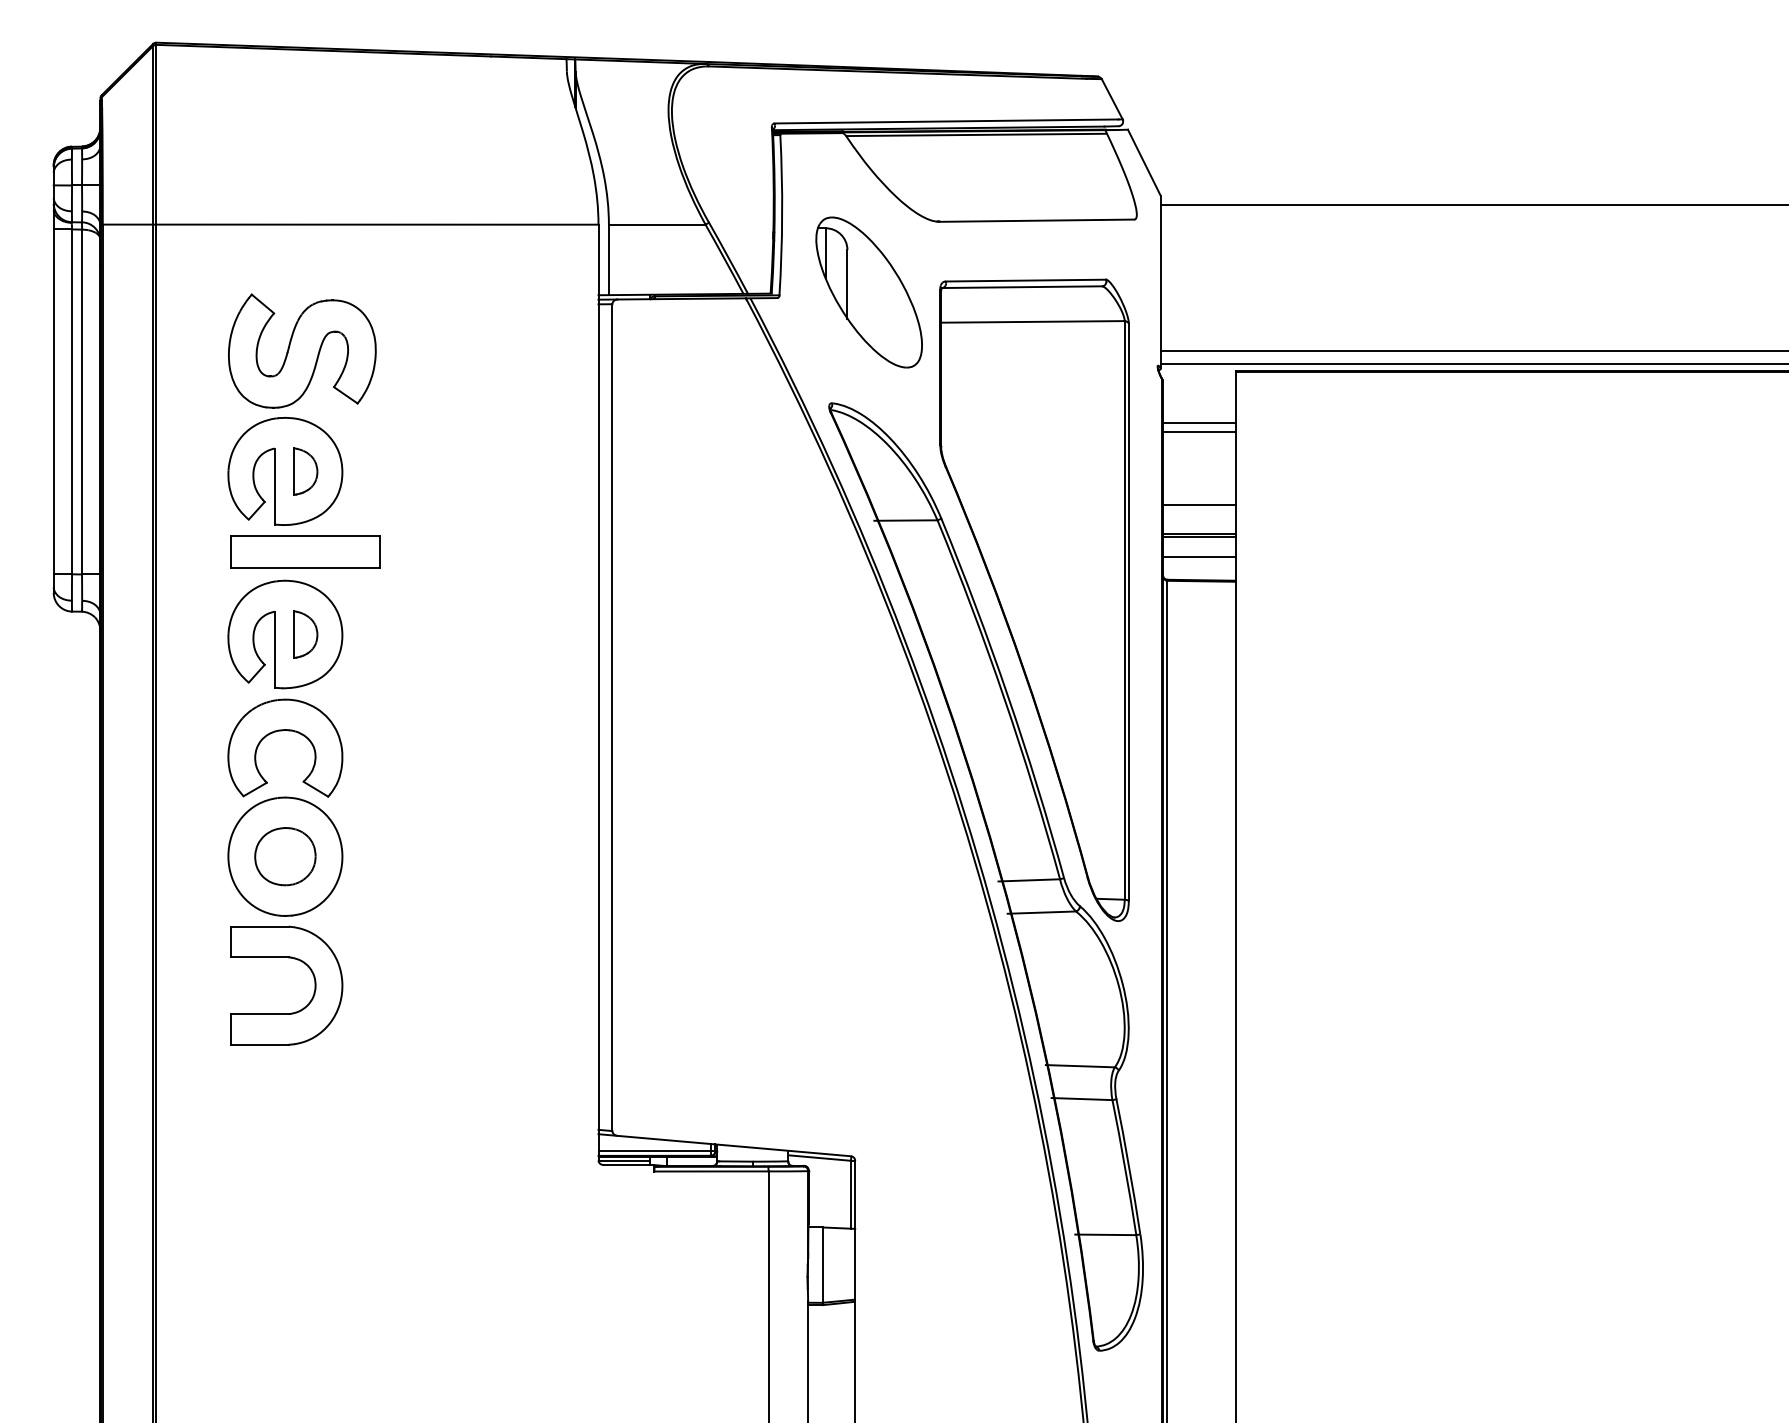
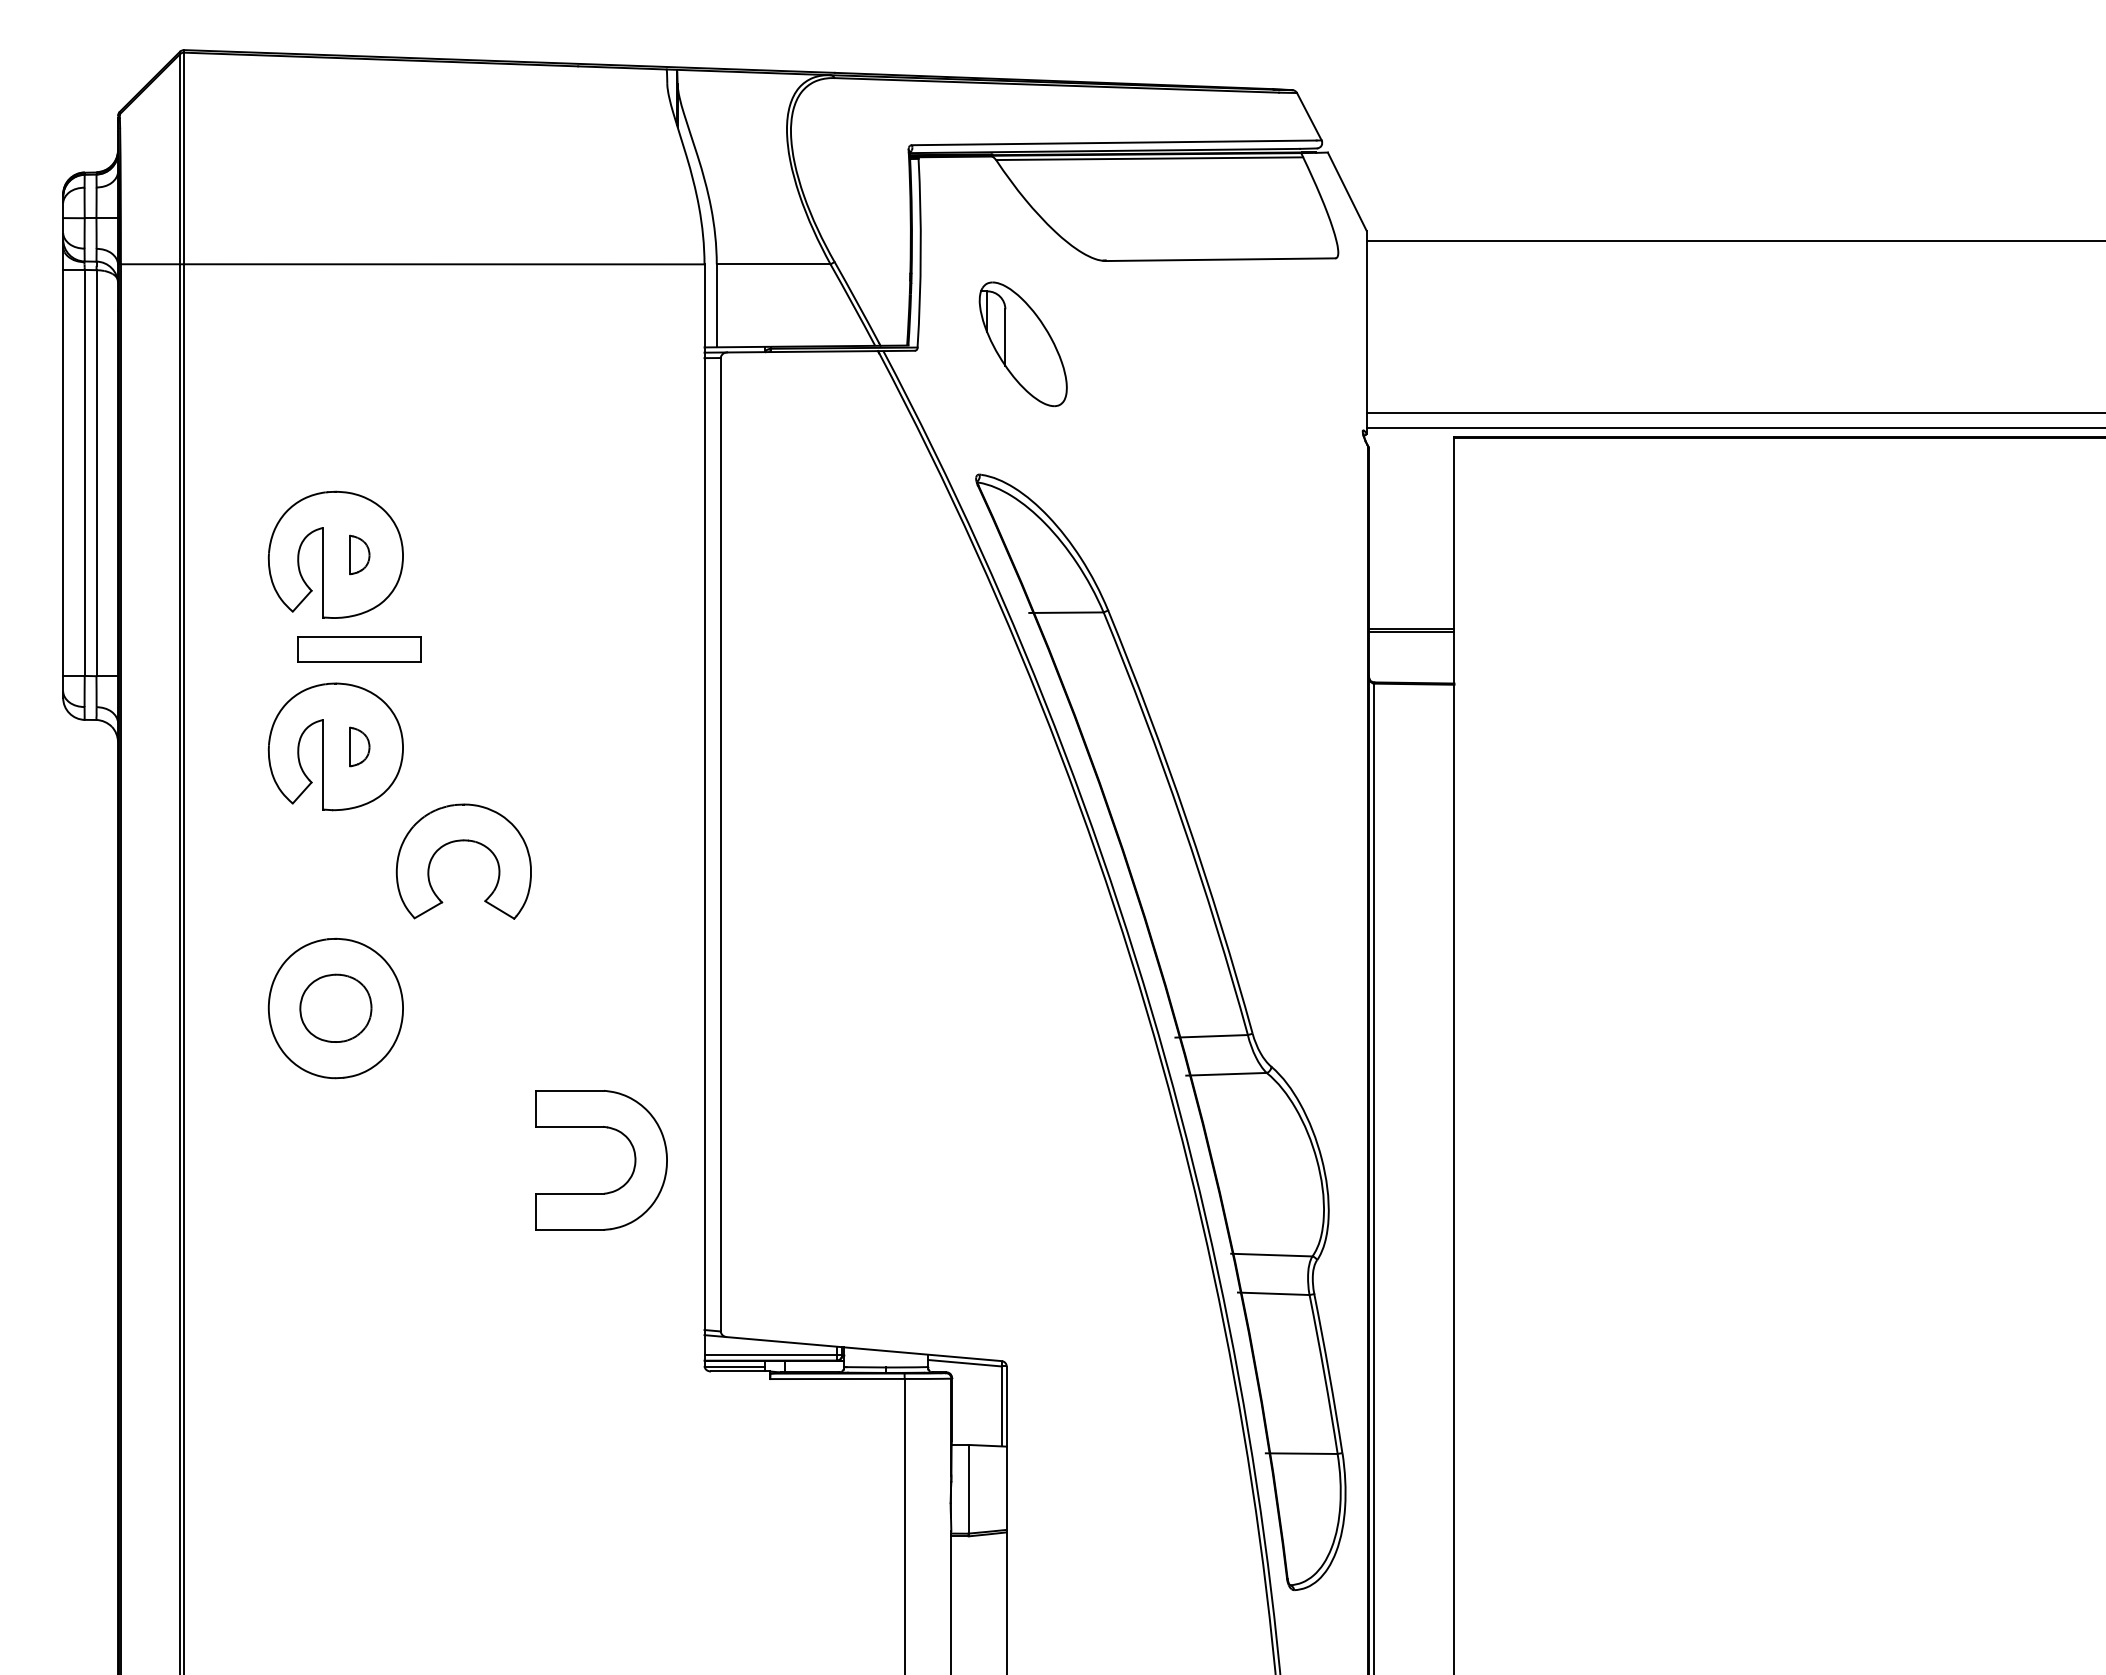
part: (869, 292) -> (1023, 344), size x0.7
part: (302, 350) -> (355, 412), removed
line: (1199, 422) -> (1411, 497), removed
line: (1199, 432) -> (1411, 508), removed
part: (305, 471) -> (359, 554), size x0.7
line: (1199, 504) -> (1411, 593), removed
part: (305, 551) -> (359, 649), size x0.7
line: (1199, 557) -> (1411, 656), removed
part: (1034, 600) -> (1217, 706), removed
part: (305, 634) -> (359, 746), size x0.7
part: (285, 731) -> (463, 841), moved
part: (293, 1012) -> (609, 1191), moved

